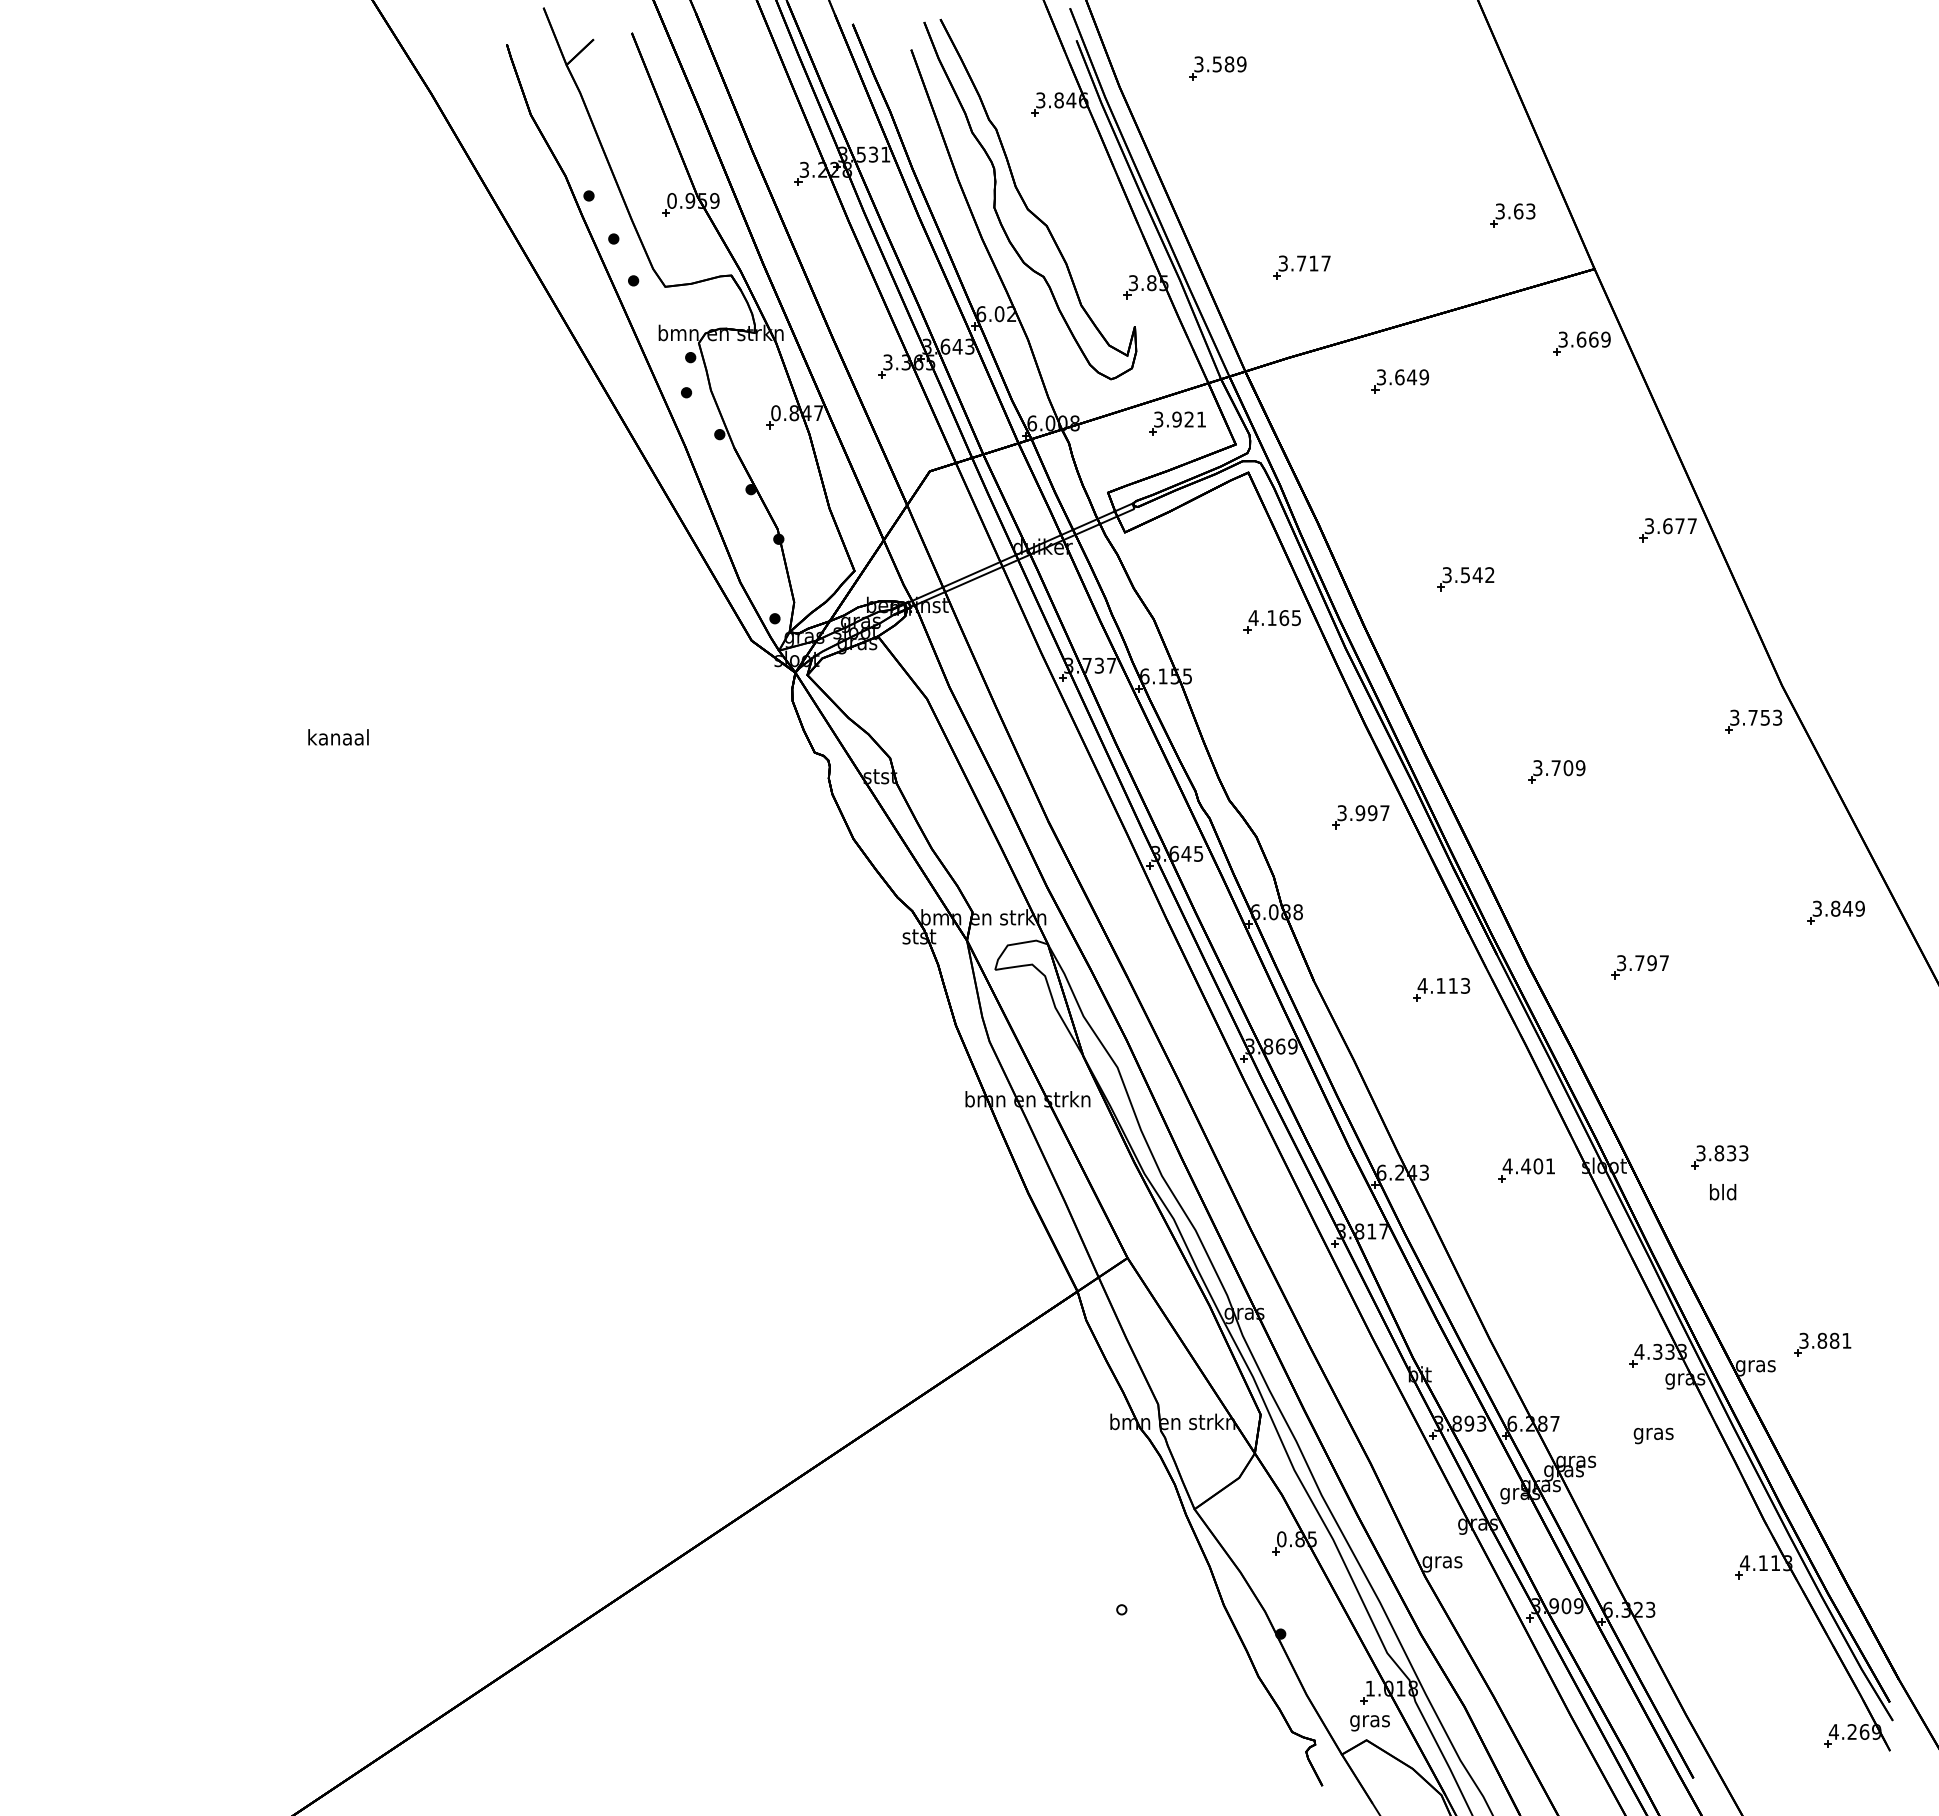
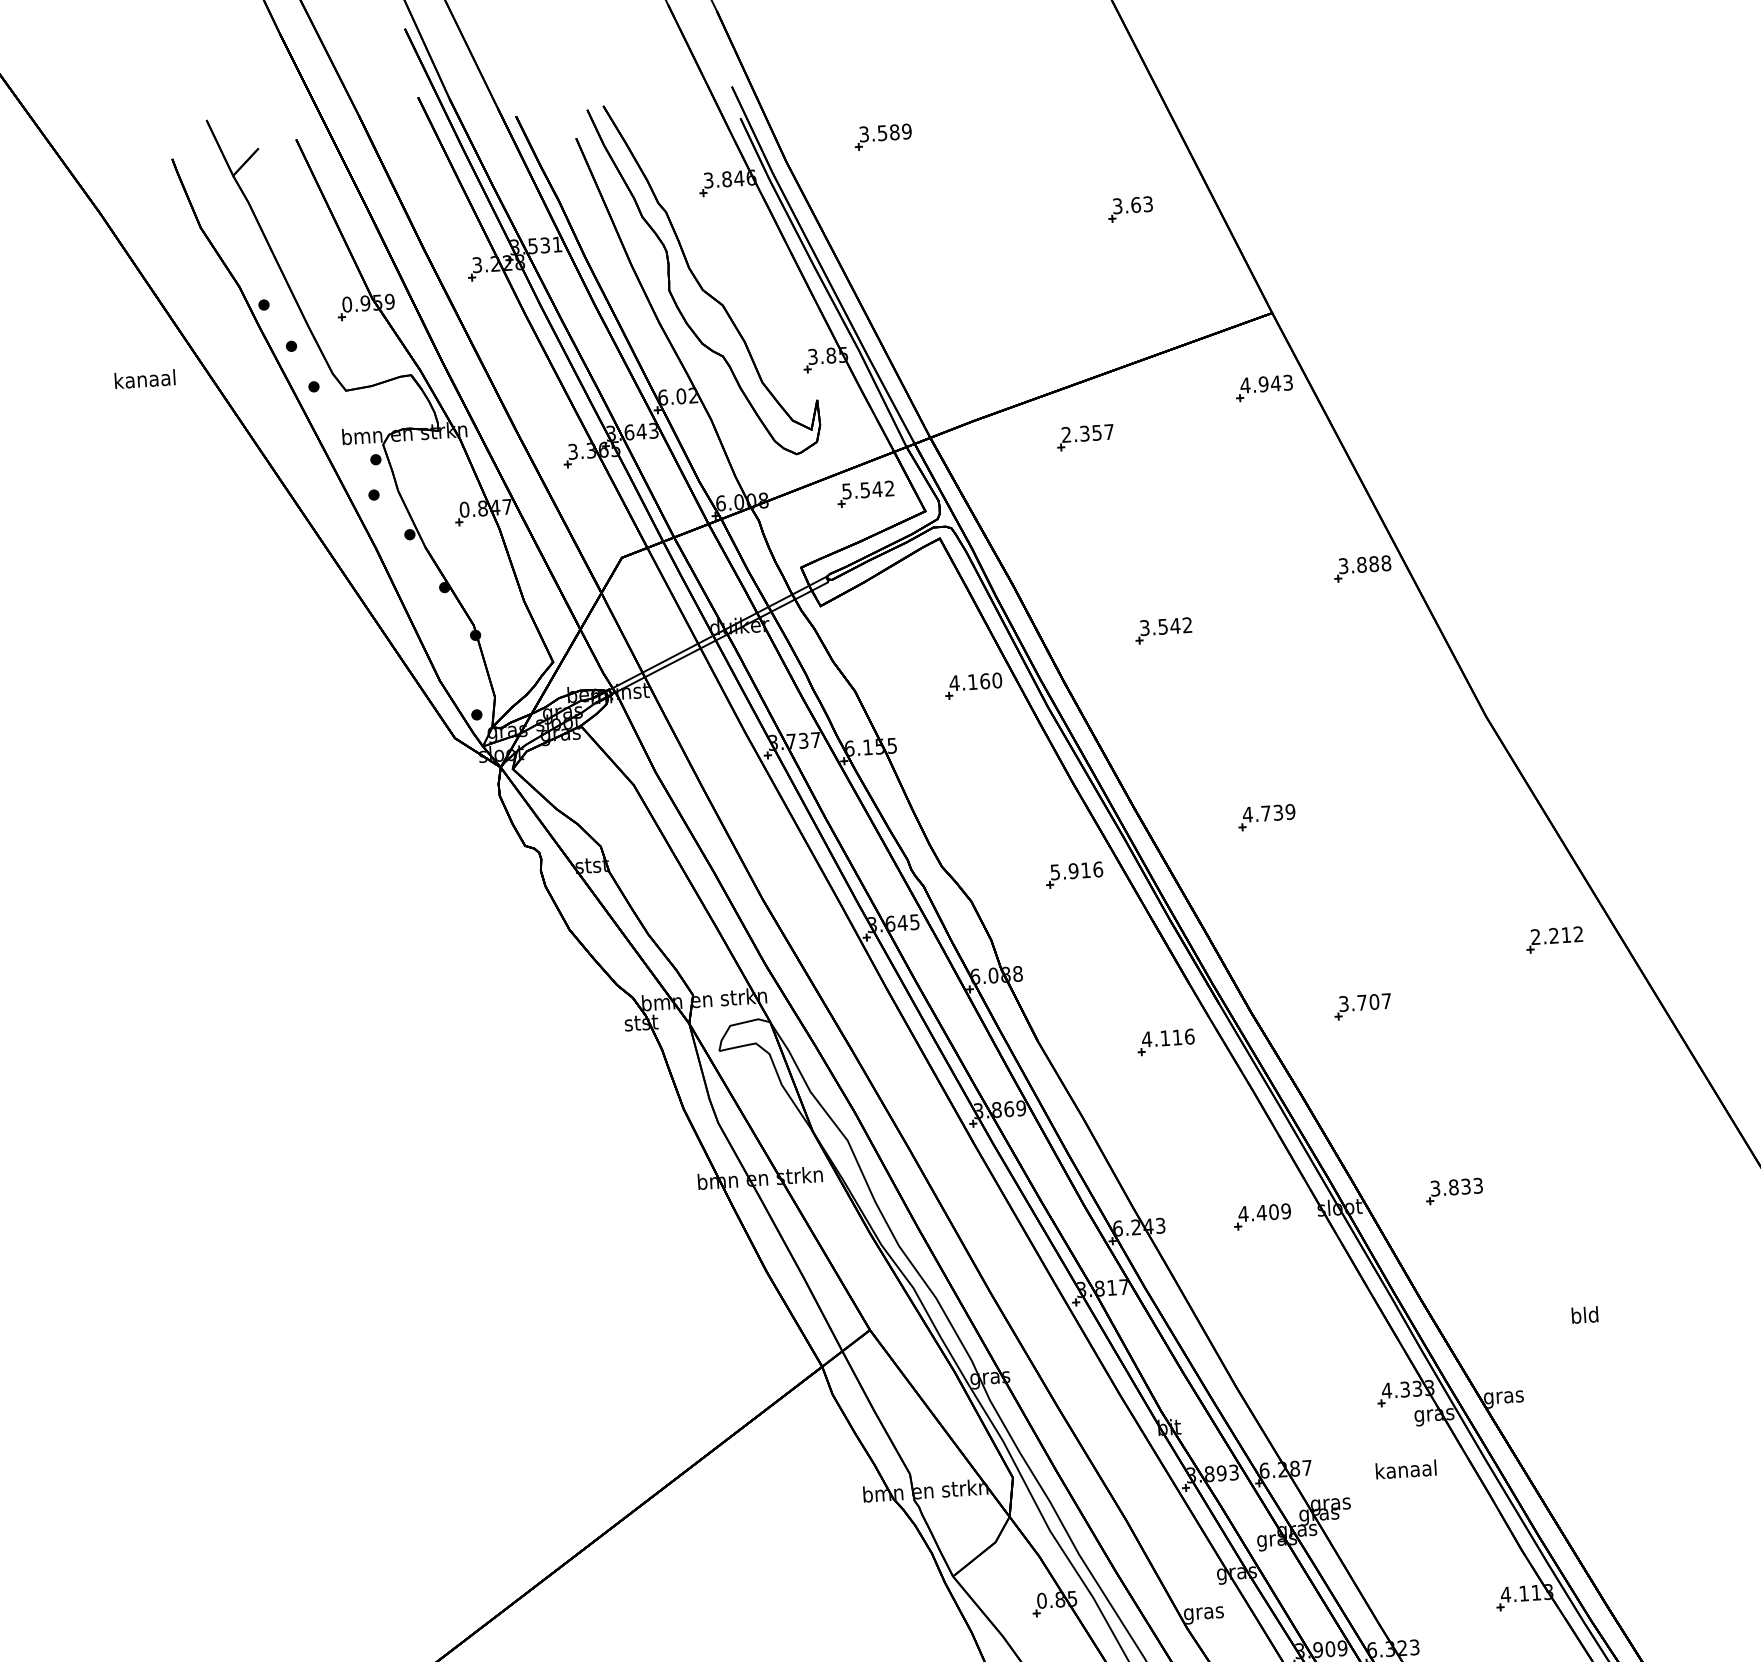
part: (1512, 215) -> (1130, 209), moved
part: (1301, 267) -> (979, 330), removed
text: (1584, 339) -> (1266, 383), 3.669 -> 4.943
text: (1403, 377) -> (1088, 433), 3.649 -> 2.357
text: (1179, 419) -> (867, 489), 3.921 -> 5.542
text: (1680, 526) -> (1374, 564), 3.677 -> 3.888
text: (1296, 618) -> (997, 680), 4.165 -> 4.160
part: (1753, 721) -> (1459, 754), removed
text: (338, 737) -> (145, 379), moved
text: (1552, 768) -> (1262, 814), 3.709 -> 4.739
text: (1363, 813) -> (1076, 871), 3.997 -> 5.916
text: (1838, 908) -> (1556, 935), 3.849 -> 2.212
text: (1651, 963) -> (1373, 1002), 3.797 -> 3.707
text: (1465, 985) -> (1189, 1036), 4.113 -> 4.116
text: (1550, 1166) -> (1286, 1211), 4.401 -> 4.409
text: (1723, 1192) -> (1585, 1315), moved
part: (1822, 1344) -> (1569, 1371), removed
text: (1653, 1433) -> (1406, 1471), gras -> kanaal

